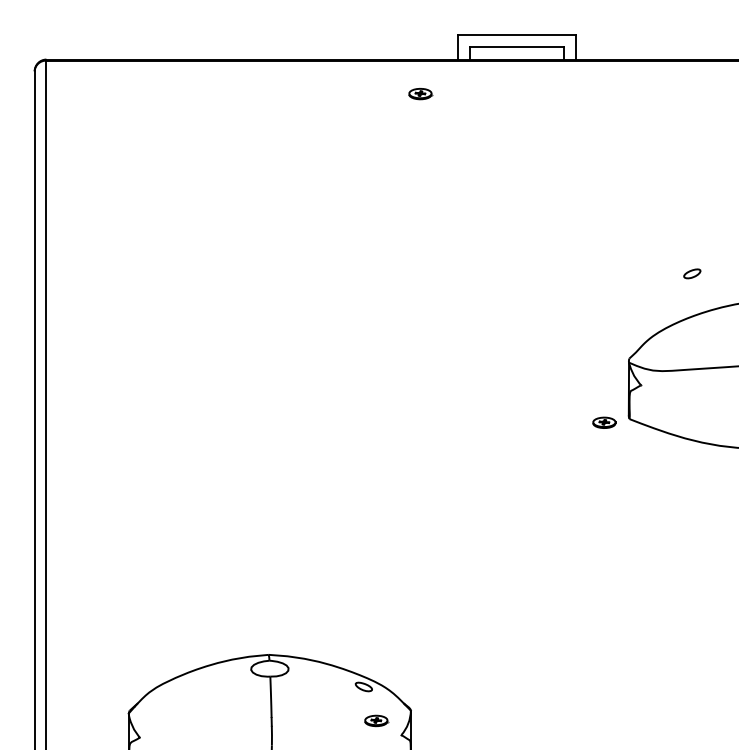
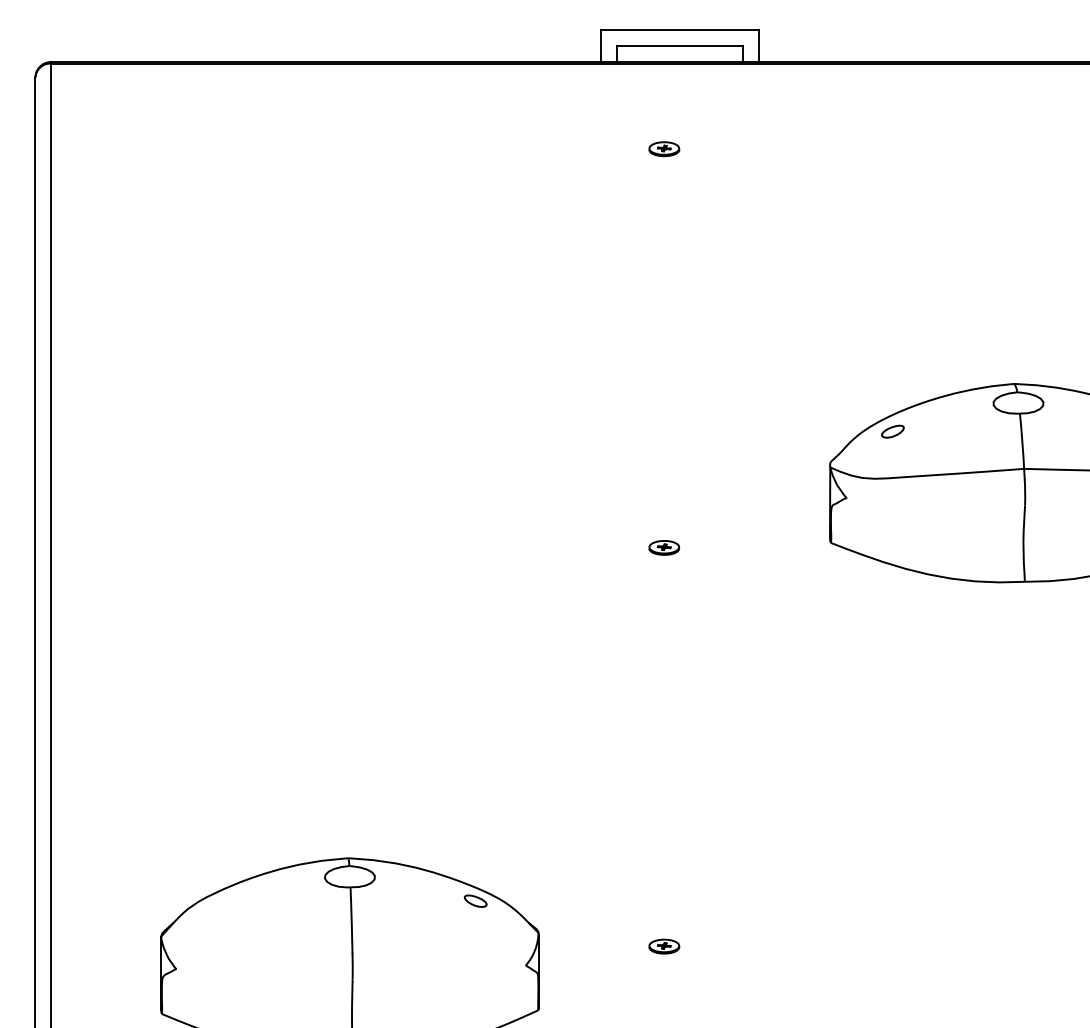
part: (420, 94) -> (664, 149), moved
part: (692, 273) -> (892, 431), moved
part: (604, 422) -> (664, 547), moved
part: (376, 720) -> (664, 946), moved

